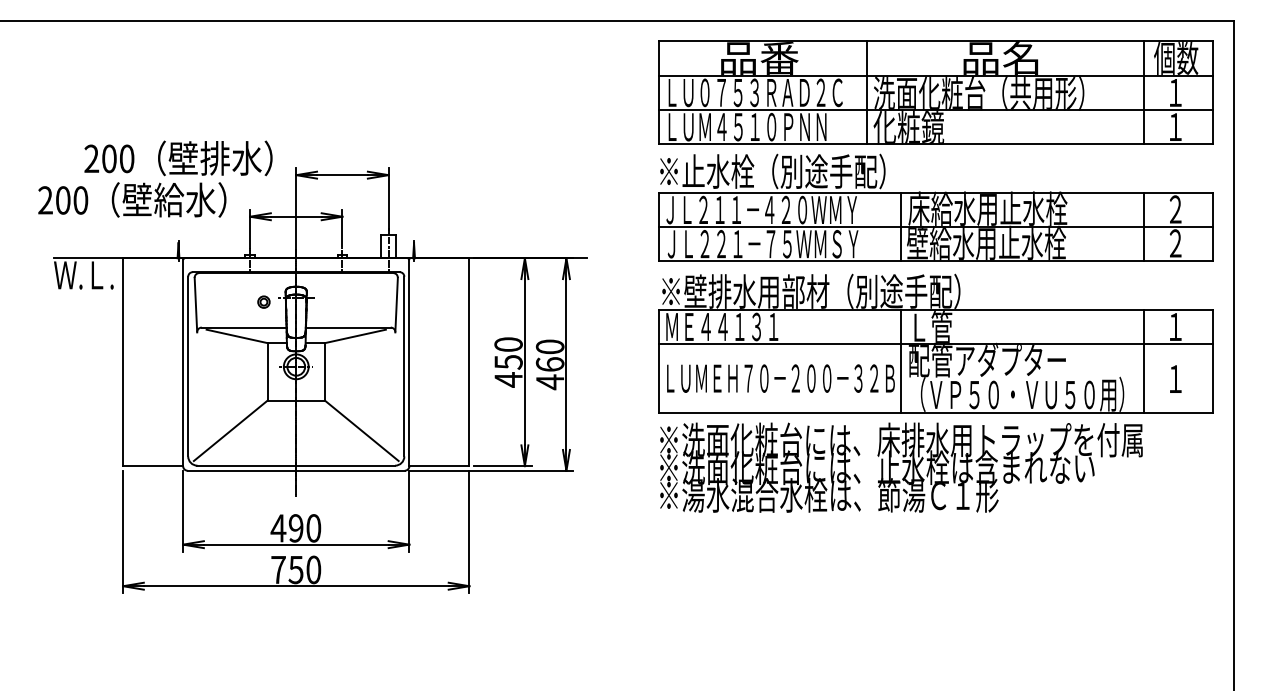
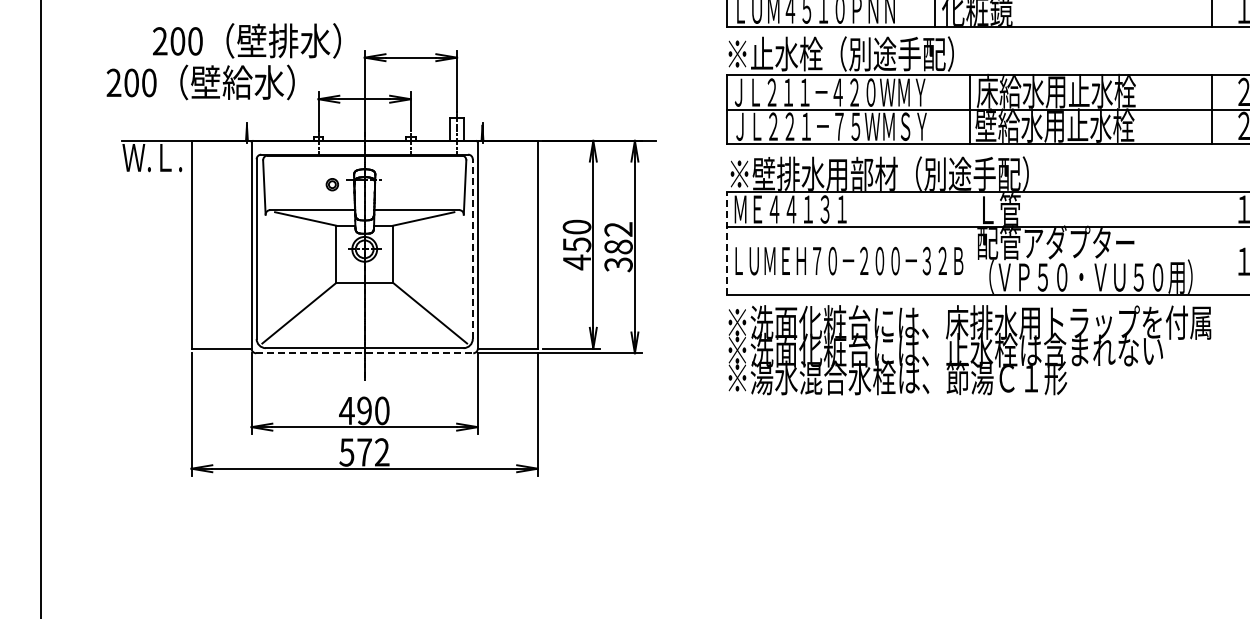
line: (658, 360) -> (726, 243), solid -> dashed
line: (901, 360) -> (969, 243), removed
line: (1143, 360) -> (1211, 243), removed
text: (549, 364) -> (617, 247), 460 -> 382
line: (404, 366) -> (472, 249), solid -> dashed
line: (296, 470) -> (364, 353), solid -> dashed
text: (295, 569) -> (363, 452), 750 -> 572

